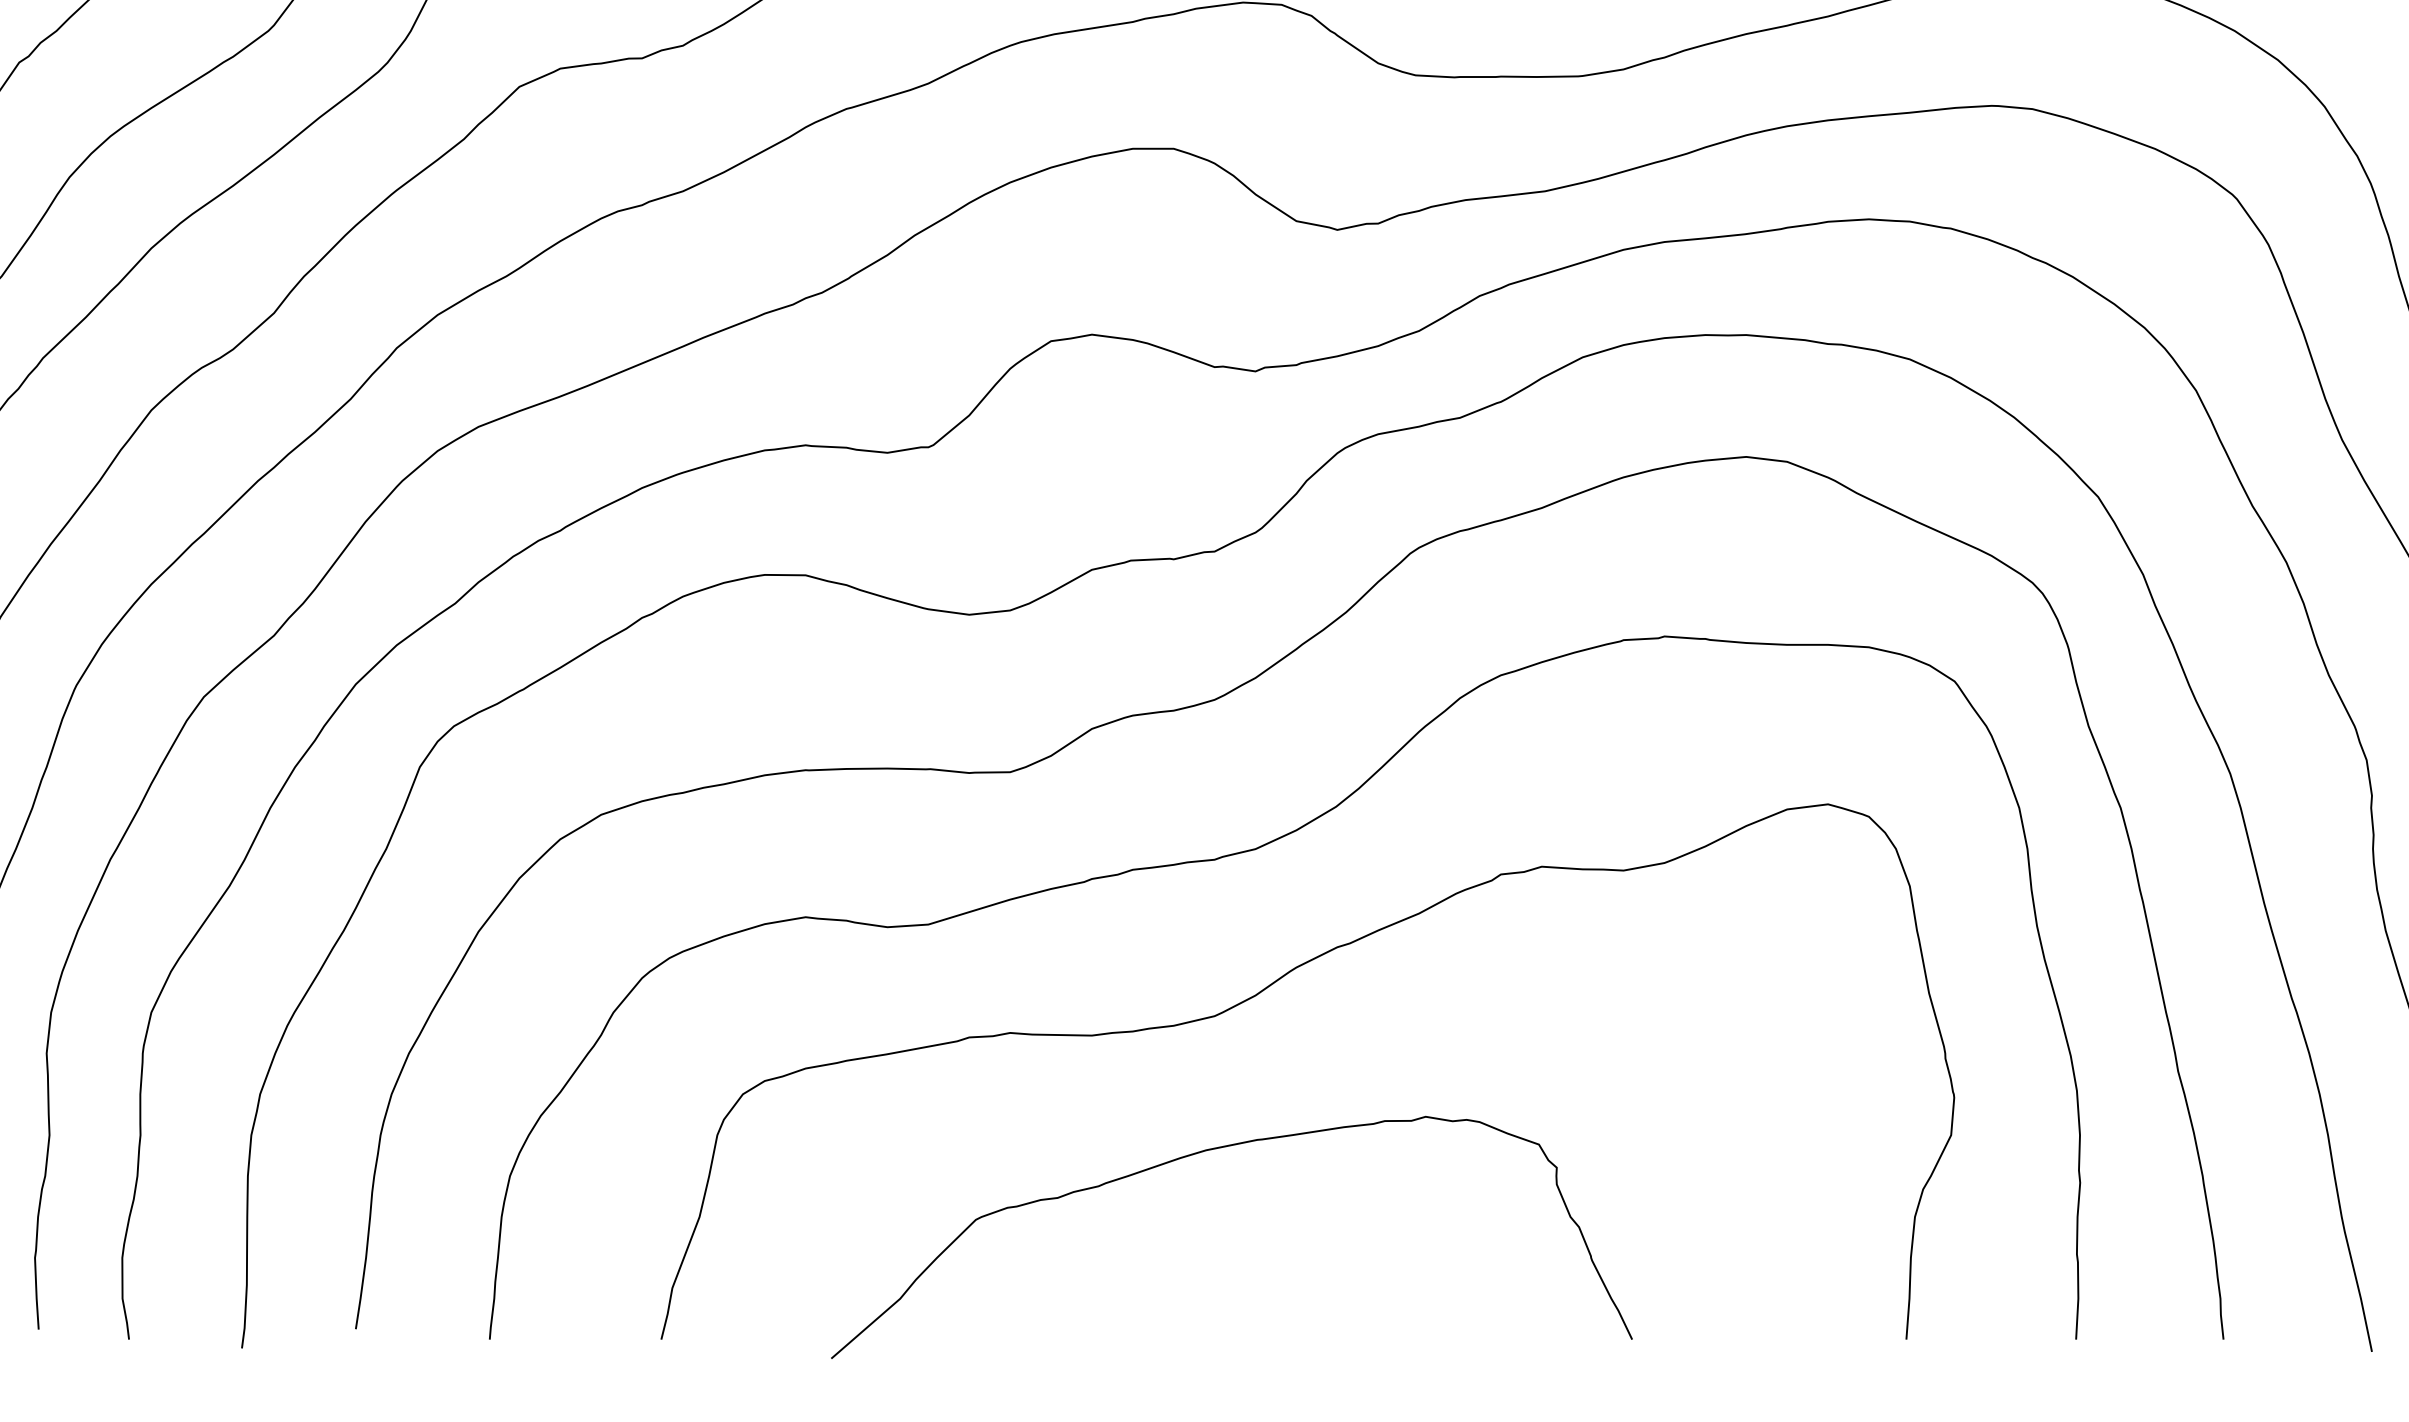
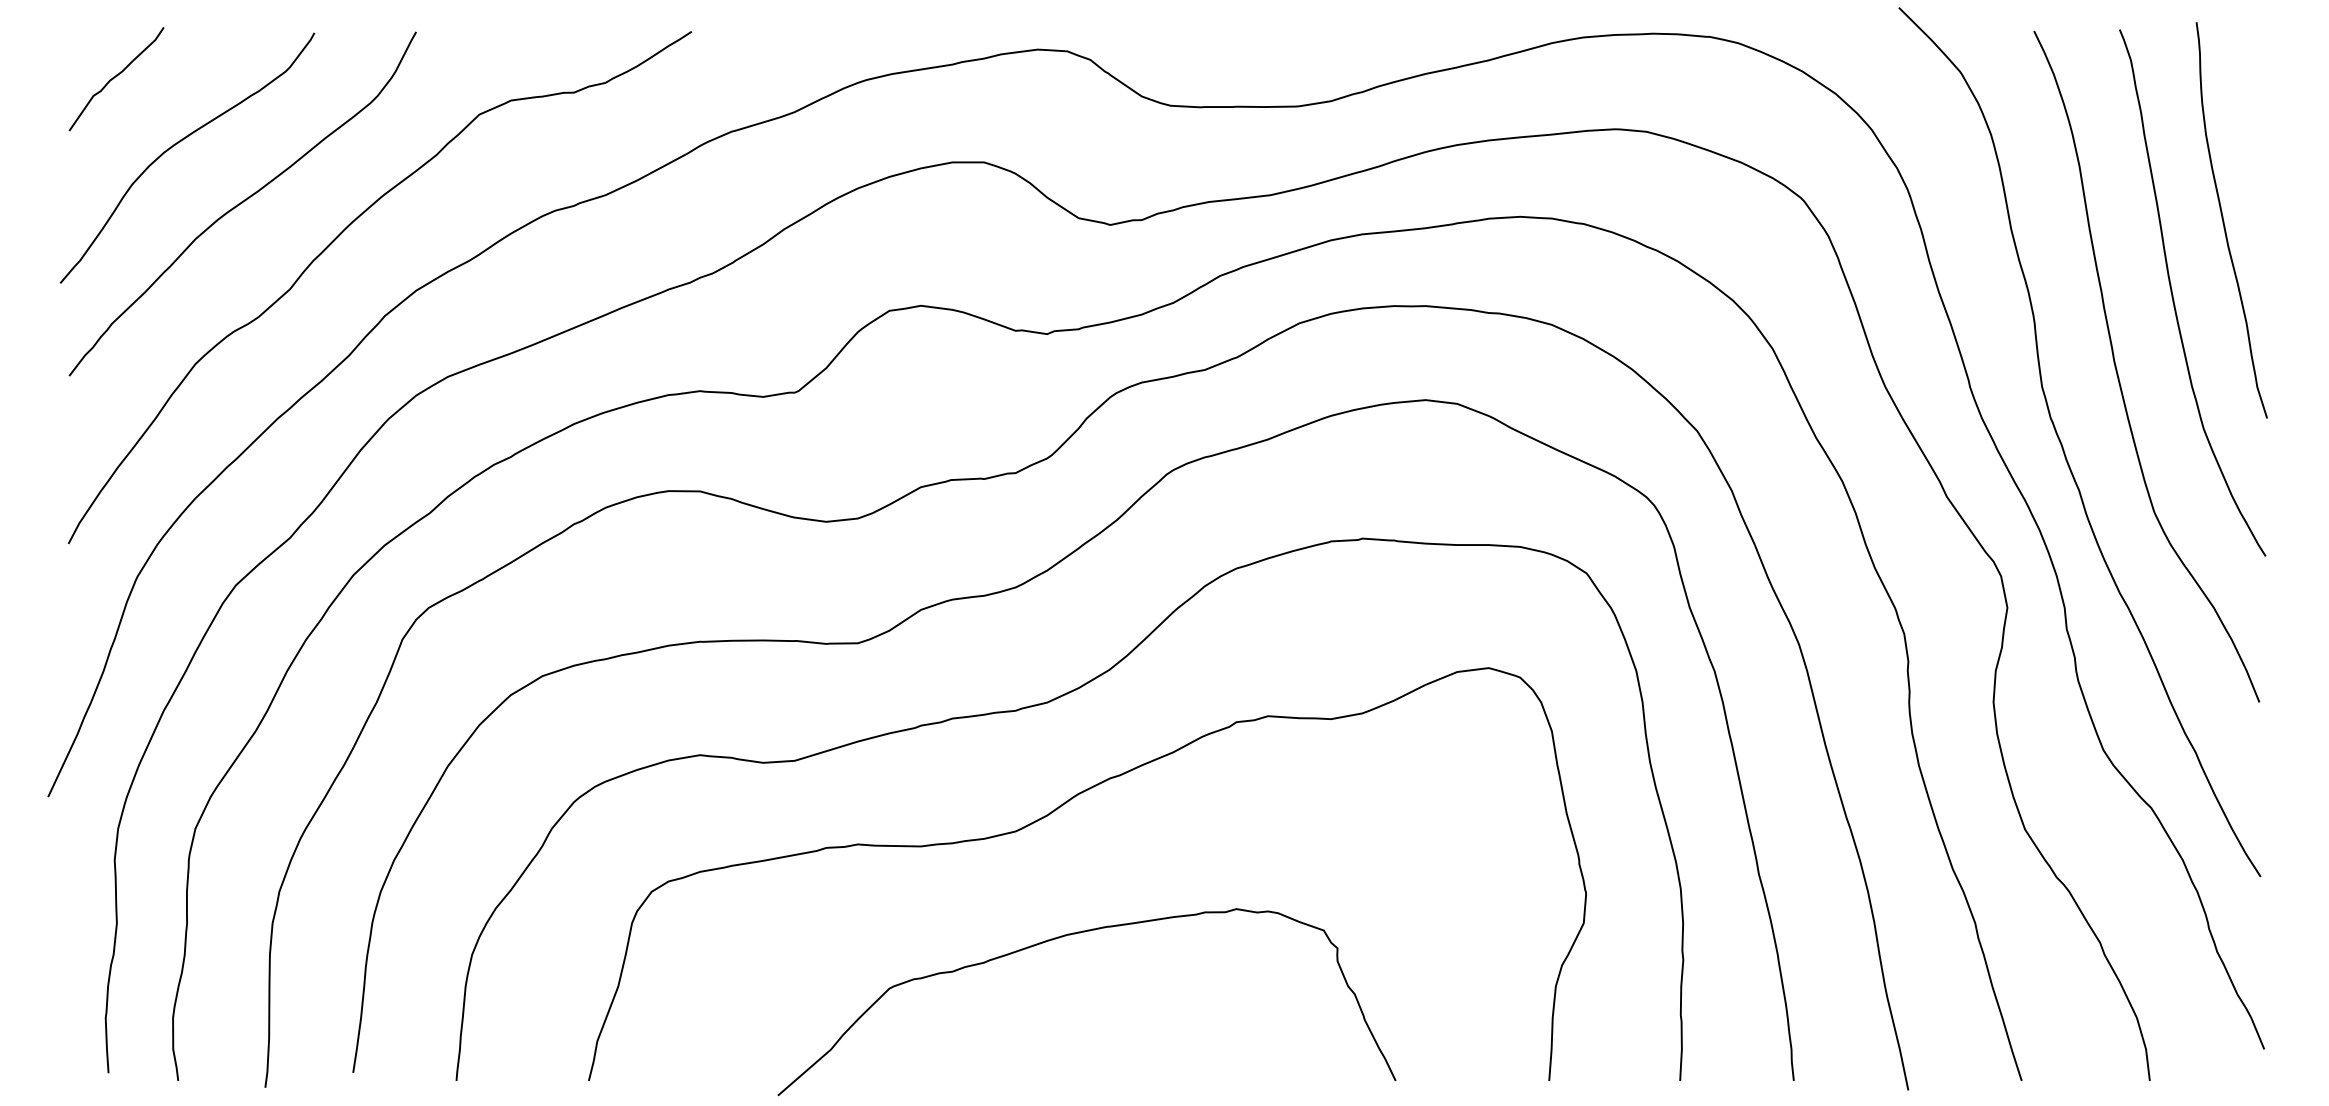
curve: (1217, 1149) -> (1075, 934), moved

